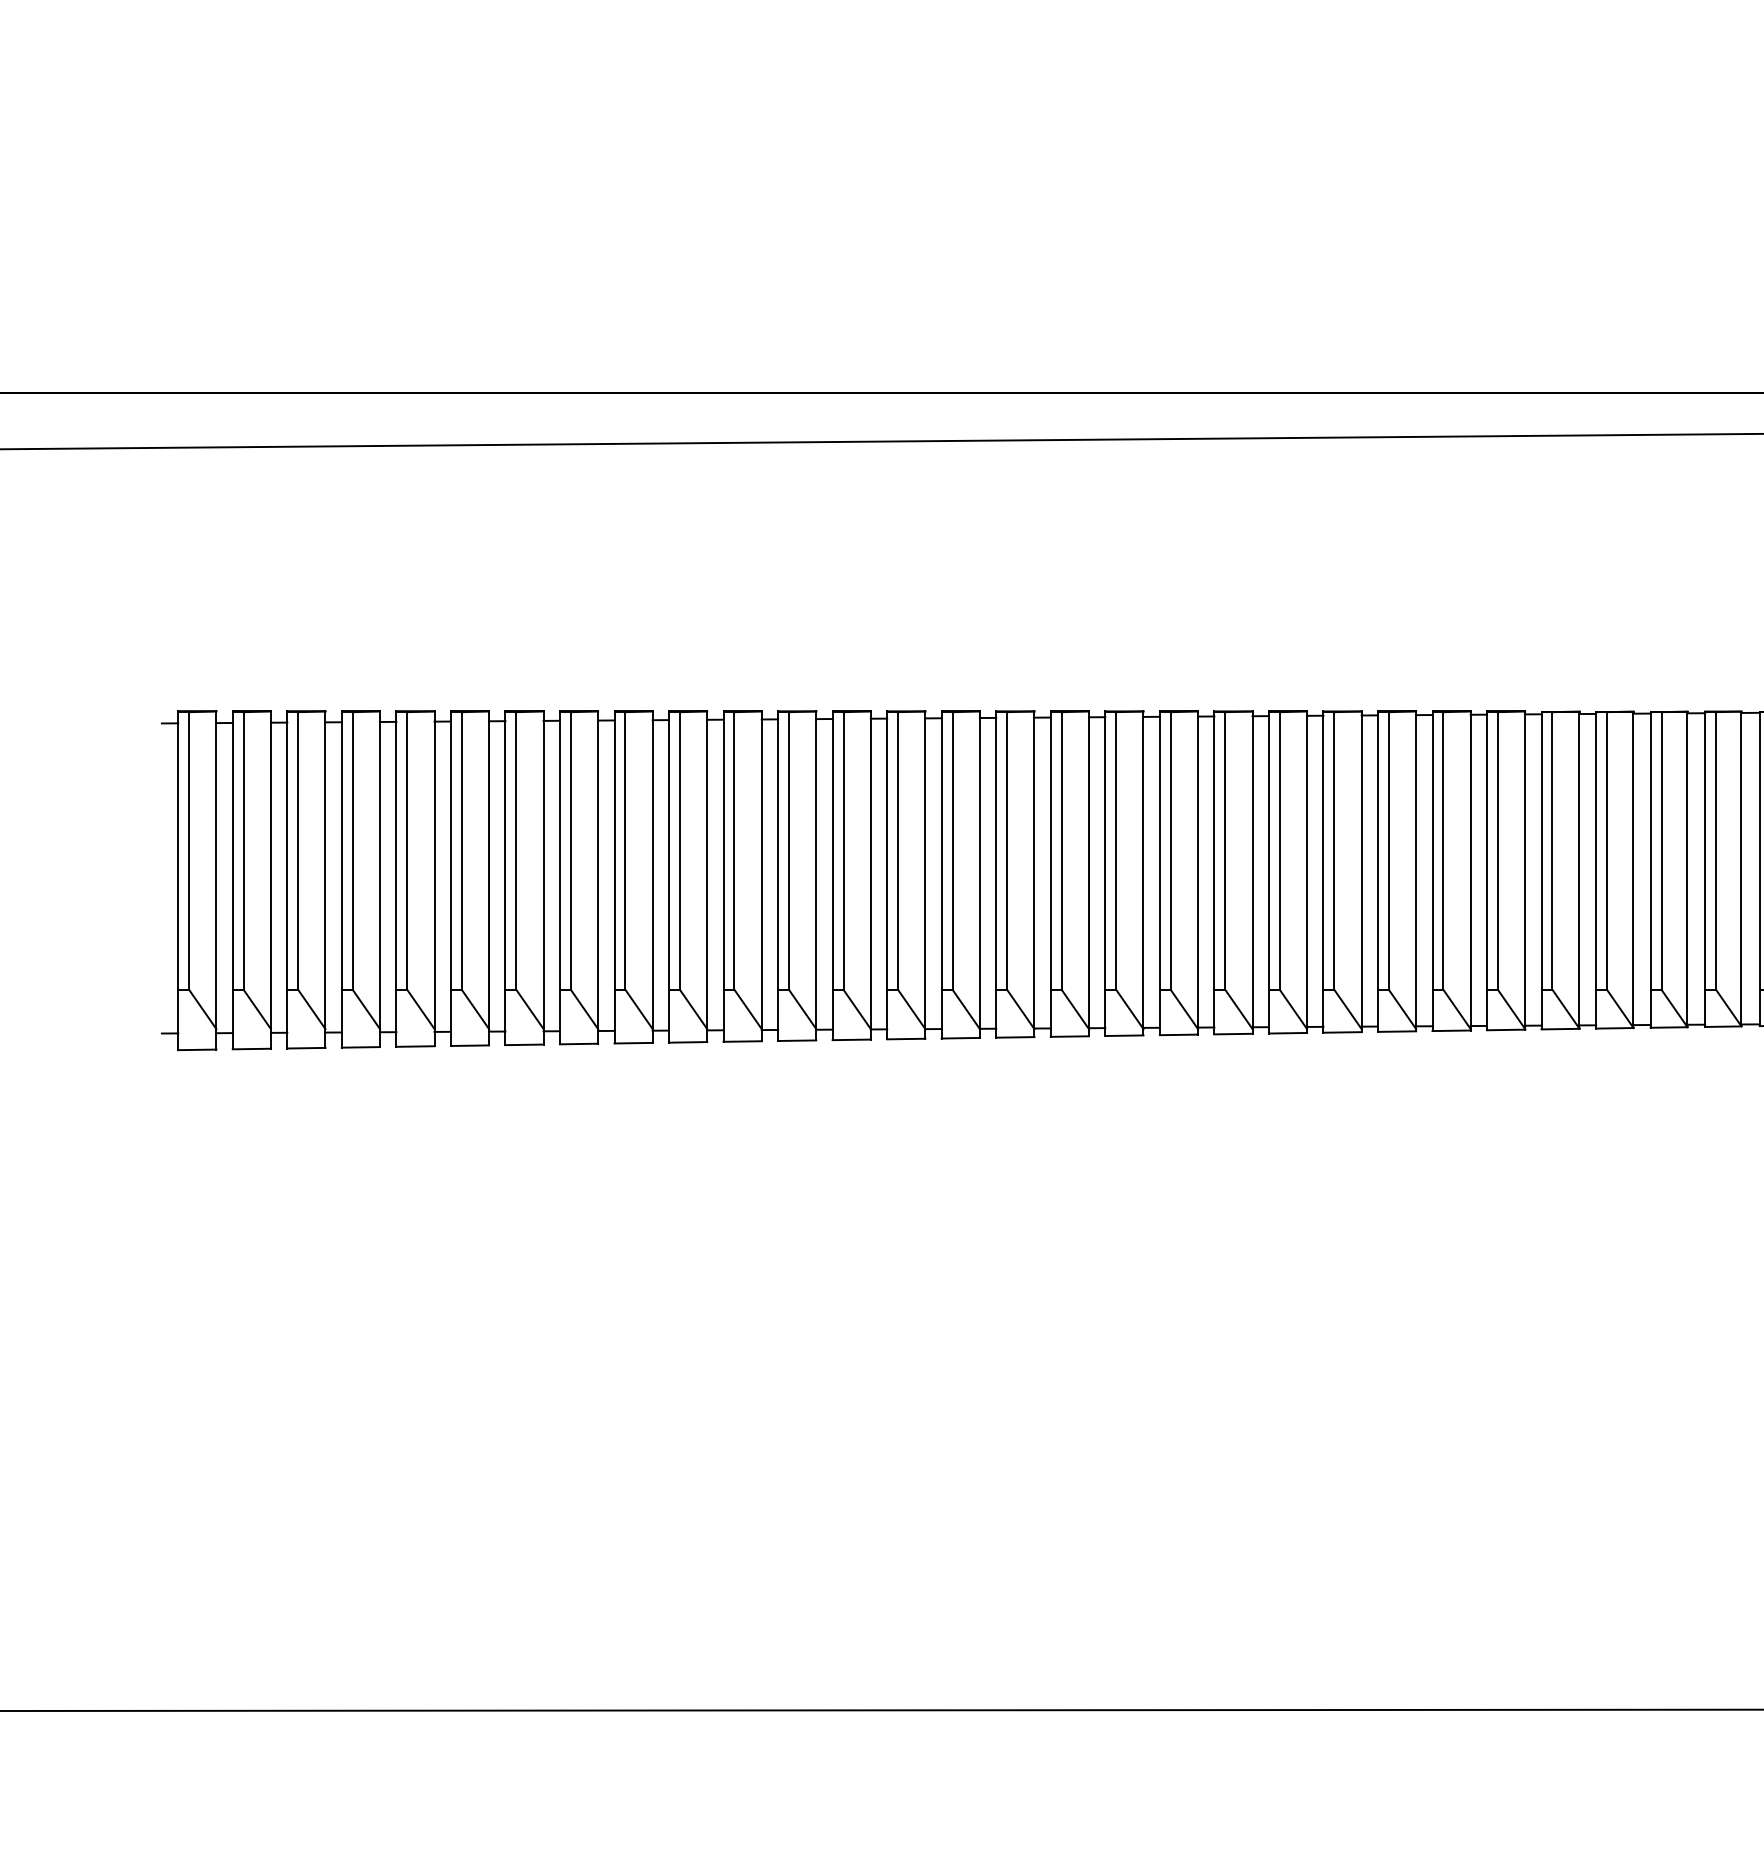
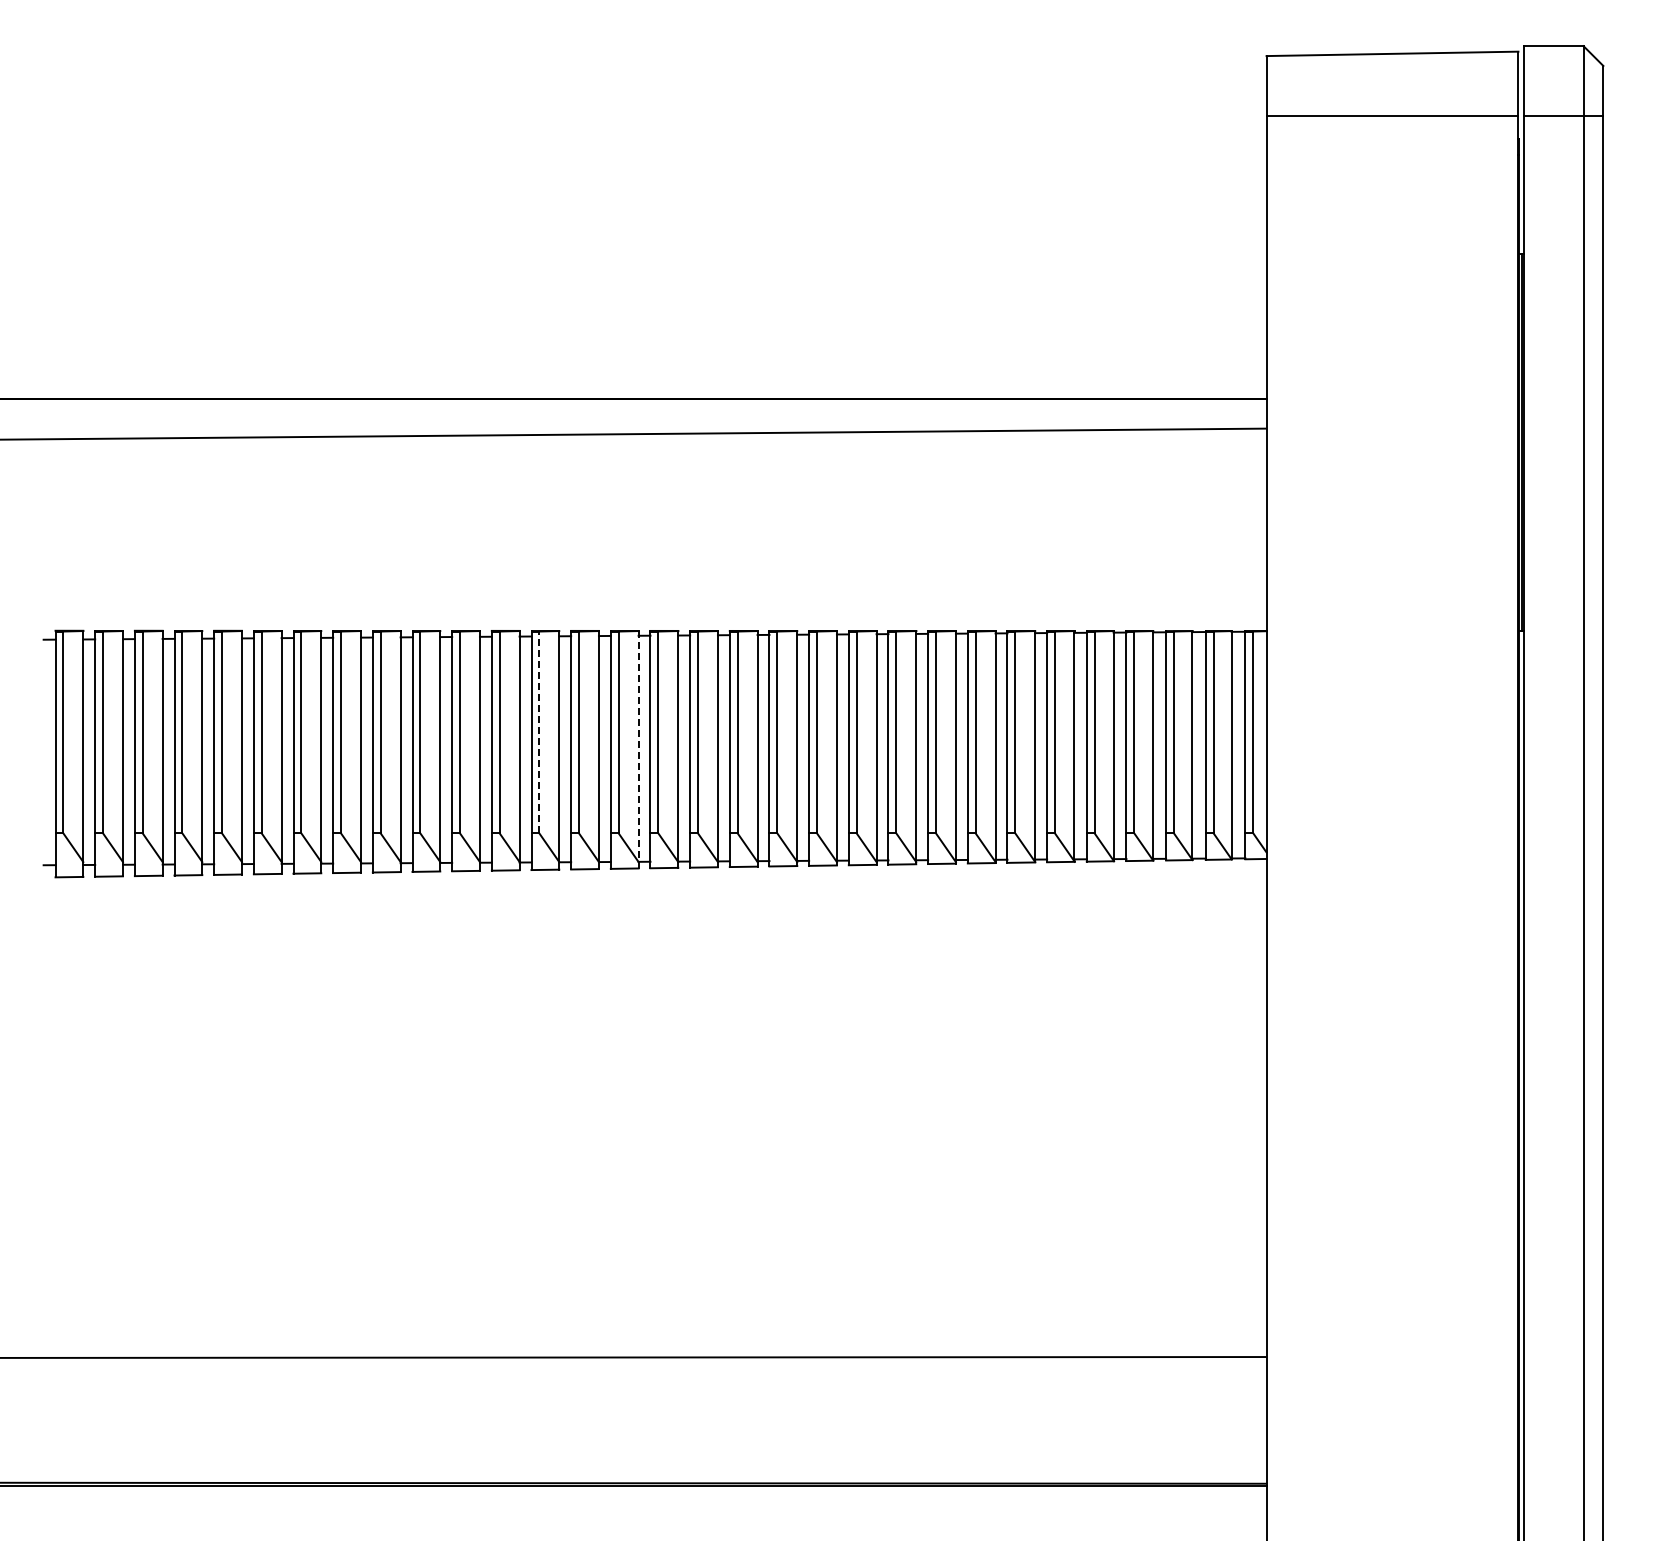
line: (843, 850) -> (539, 732), solid -> dashed
line: (979, 871) -> (638, 747), solid -> dashed

